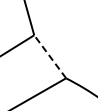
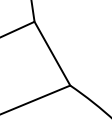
line: (50, 56) -> (52, 53), dashed -> solid

